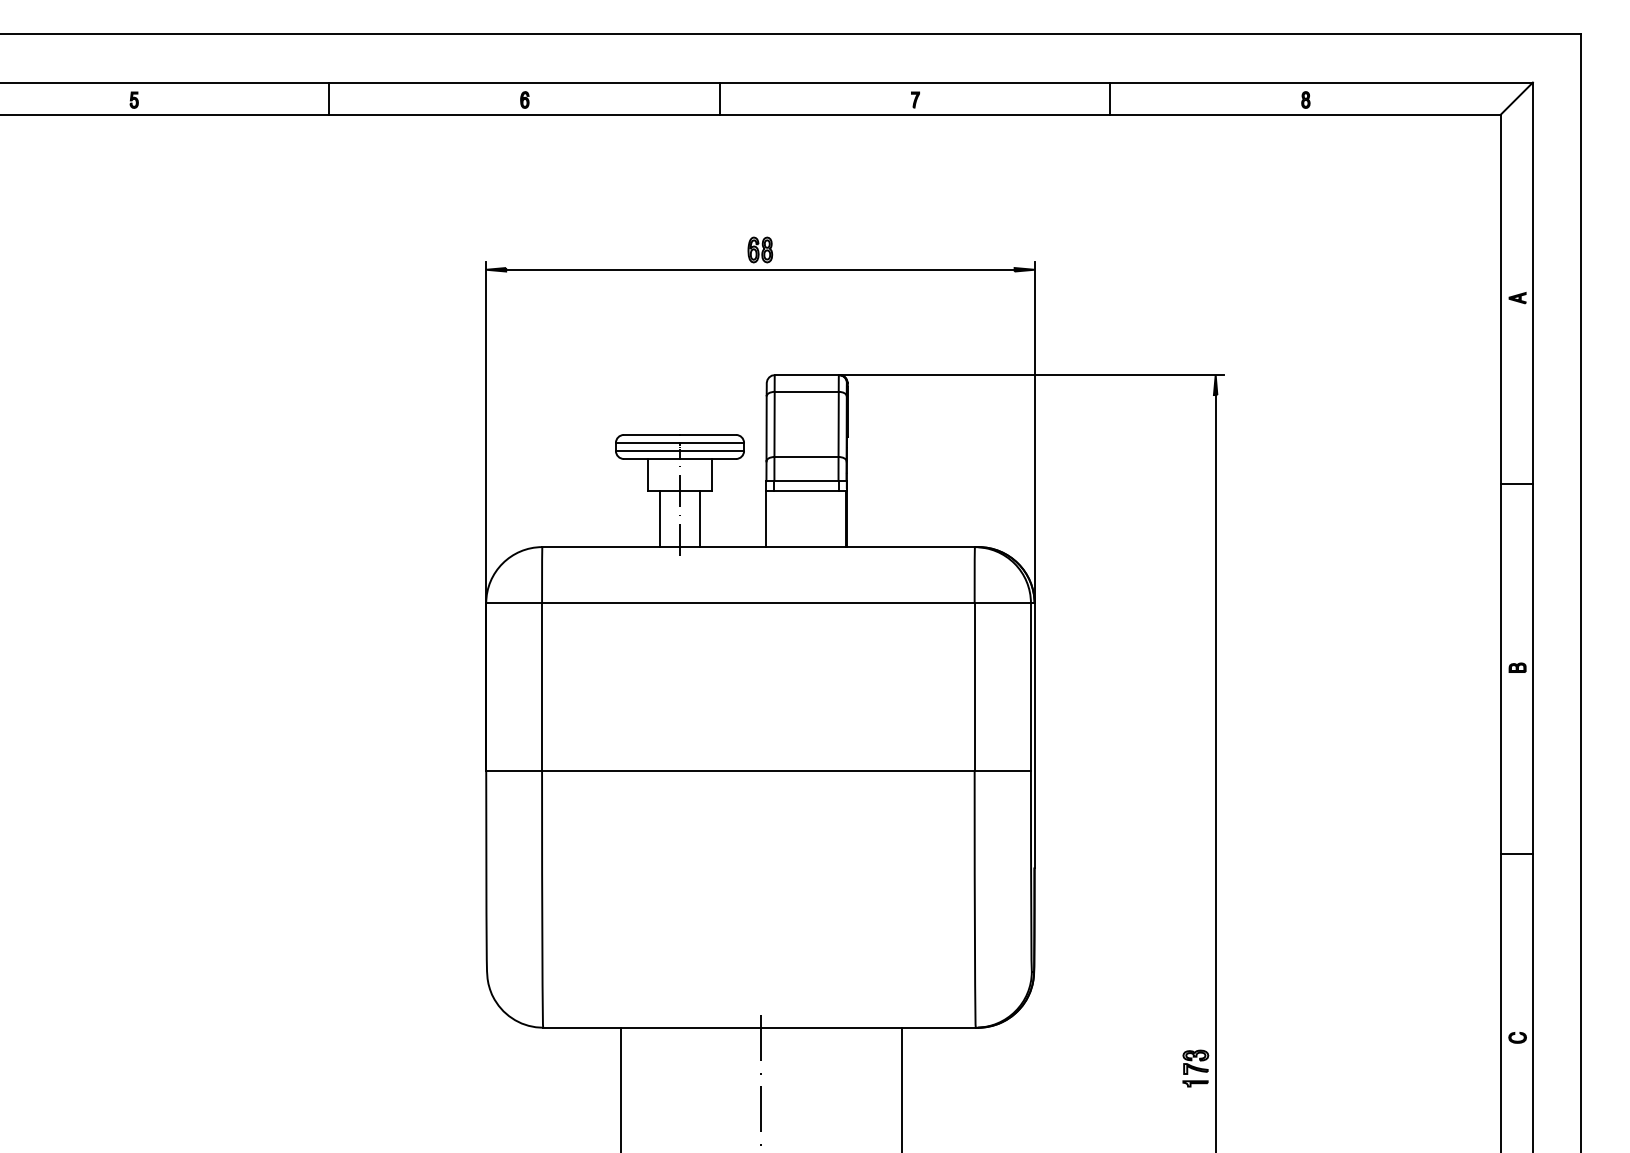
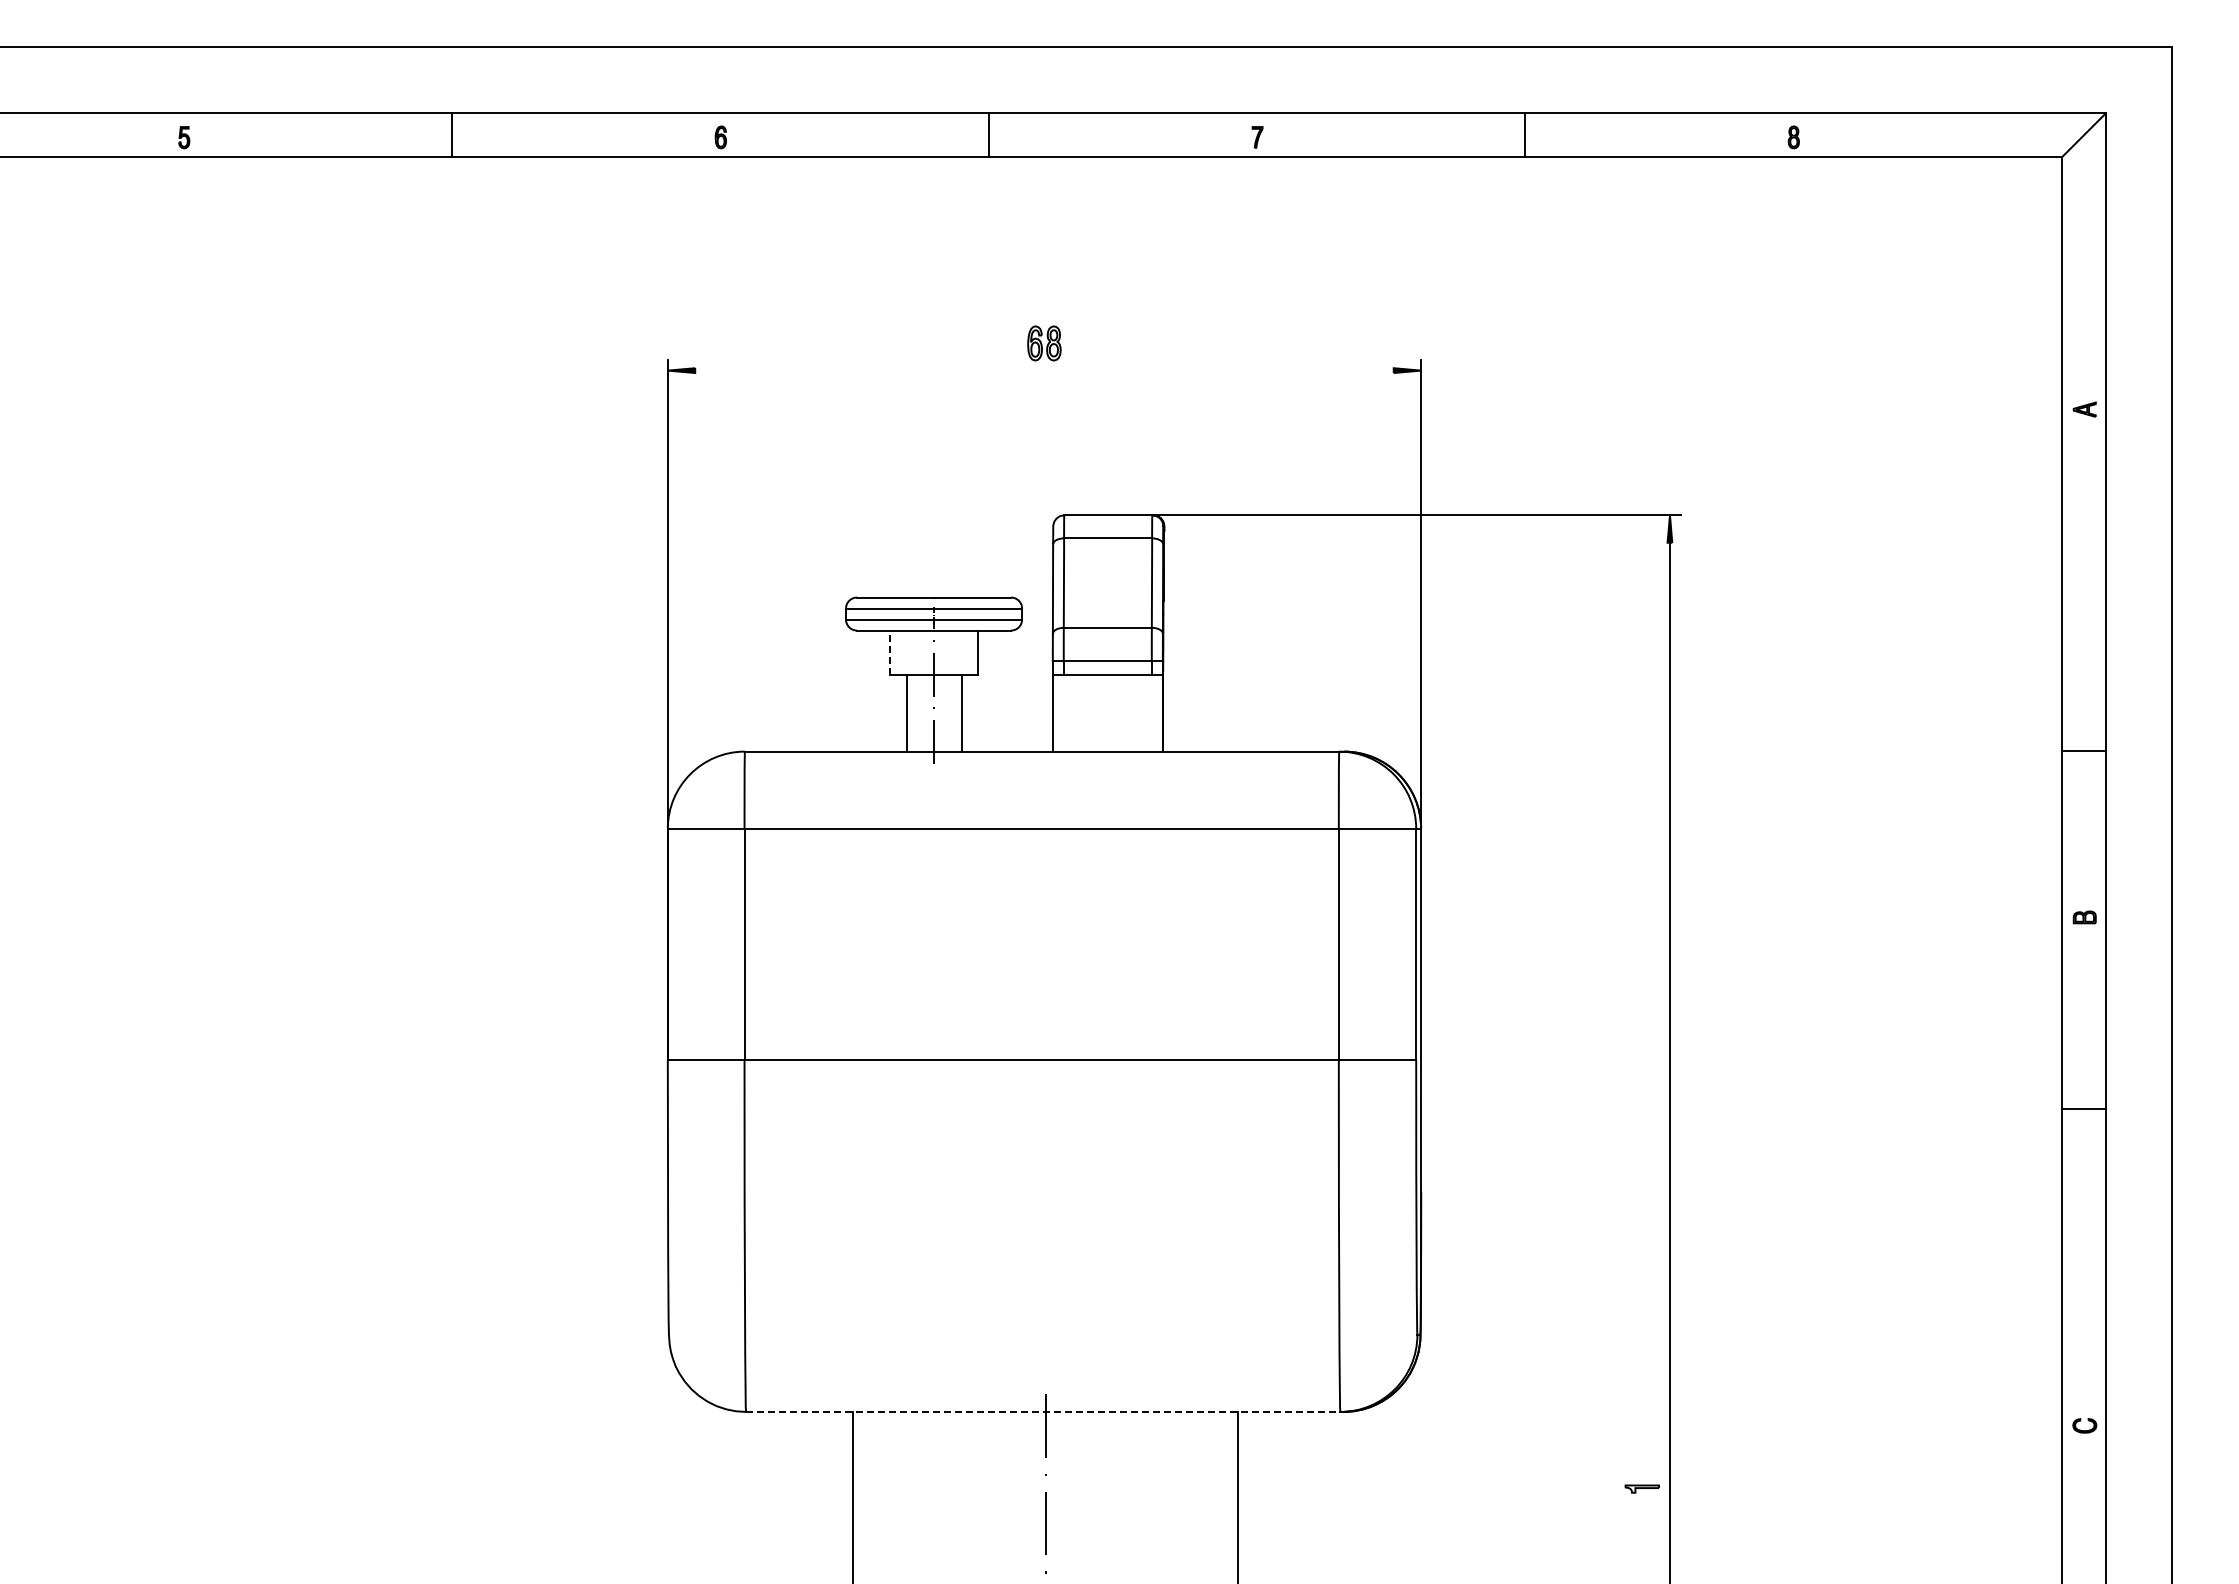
line: (760, 269) -> (1044, 370), removed
line: (648, 474) -> (890, 652), solid -> dashed
line: (1516, 484) -> (2083, 750), moved
line: (1516, 854) -> (2083, 1108), moved
line: (759, 1027) -> (1043, 1411), solid -> dashed
part: (1195, 1062) -> (1642, 1459), removed

